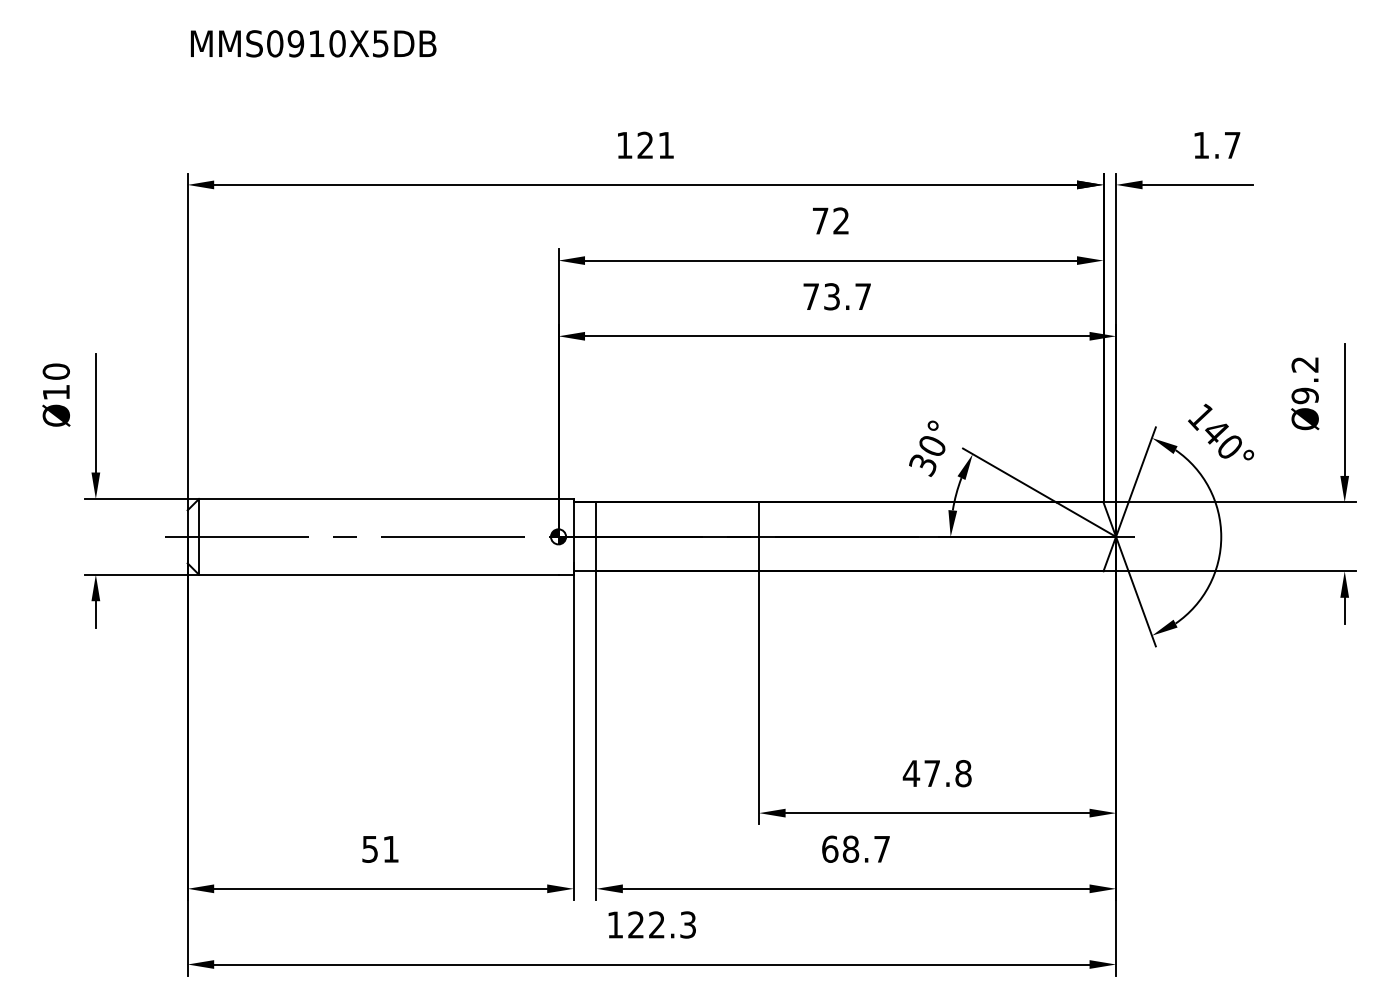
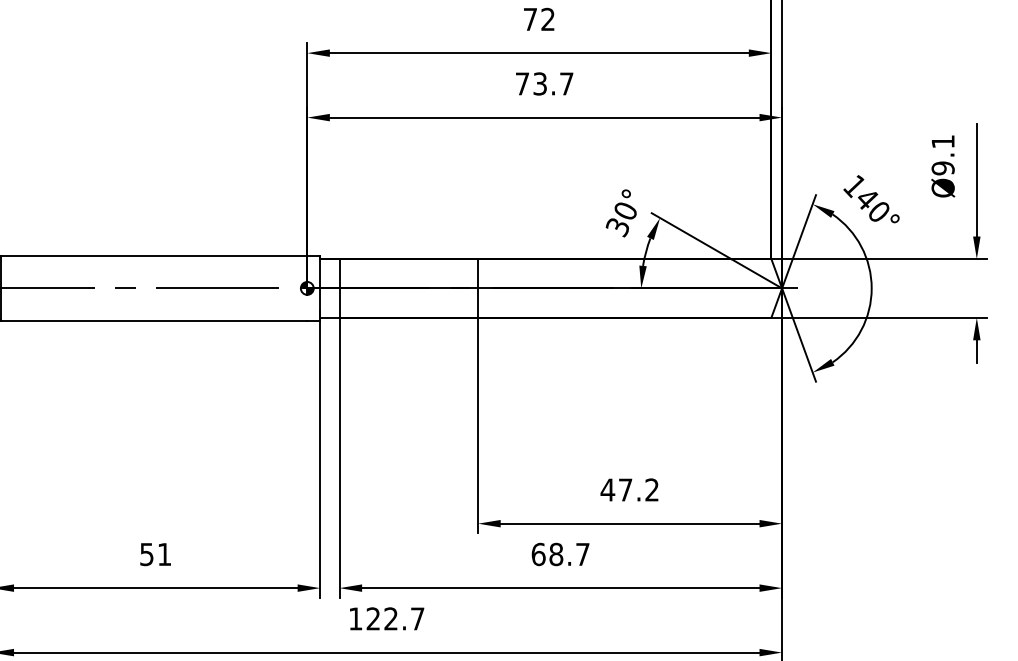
text: (1304, 364) -> (942, 141), Ø9.2 -> Ø9.1
text: (963, 773) -> (652, 489), 47.8 -> 47.2
text: (687, 924) -> (417, 618), 122.3 -> 122.7

